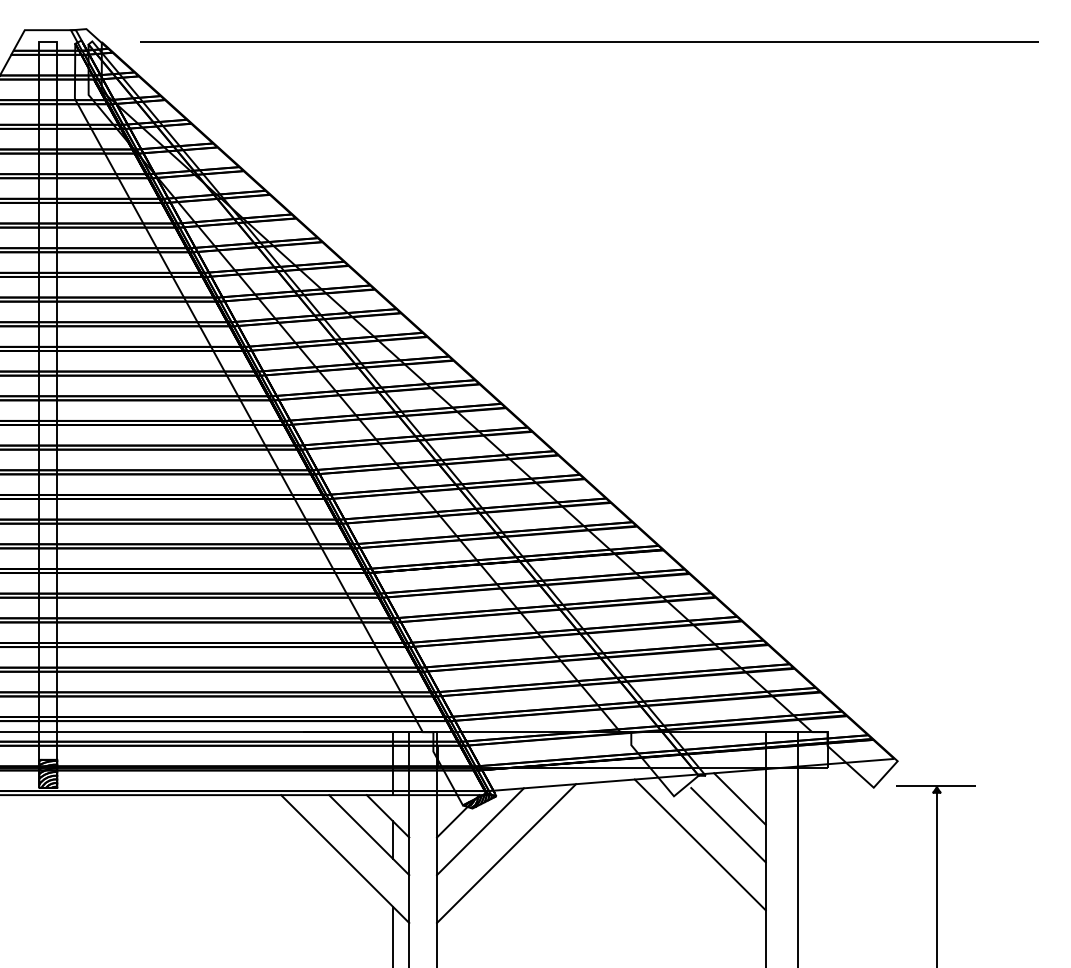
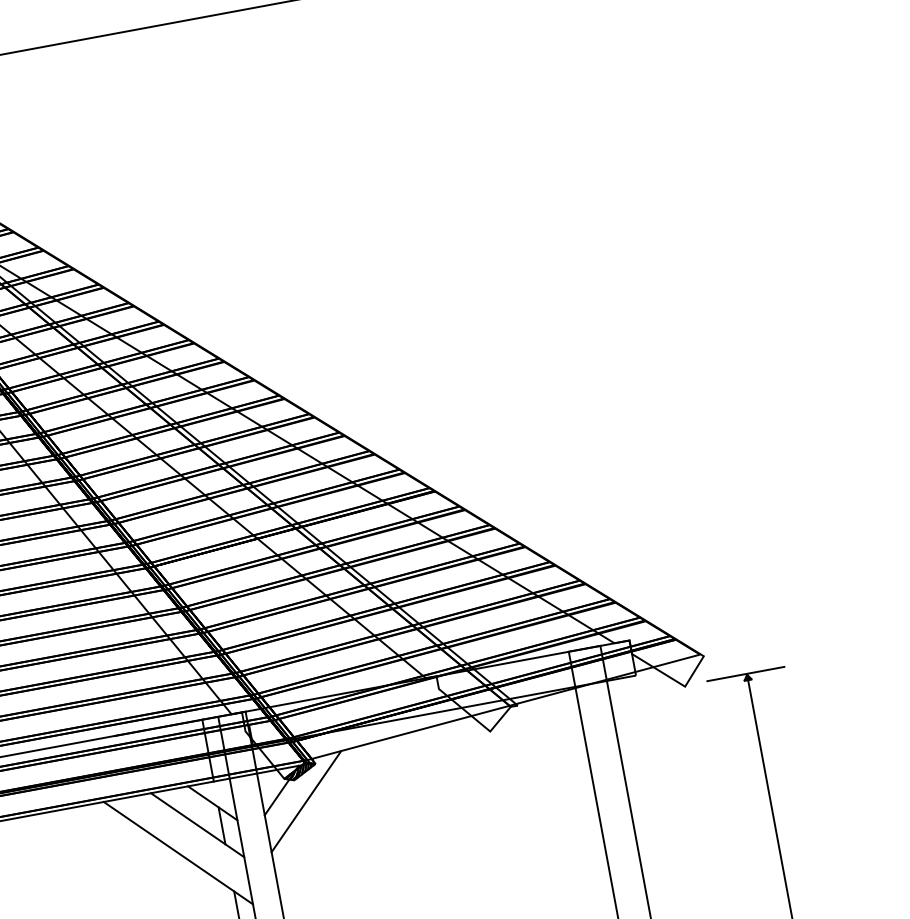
line: (739, 798) -> (555, 721), removed
line: (728, 825) -> (549, 750), removed
line: (699, 844) -> (524, 774), removed
line: (506, 853) -> (335, 818), removed

